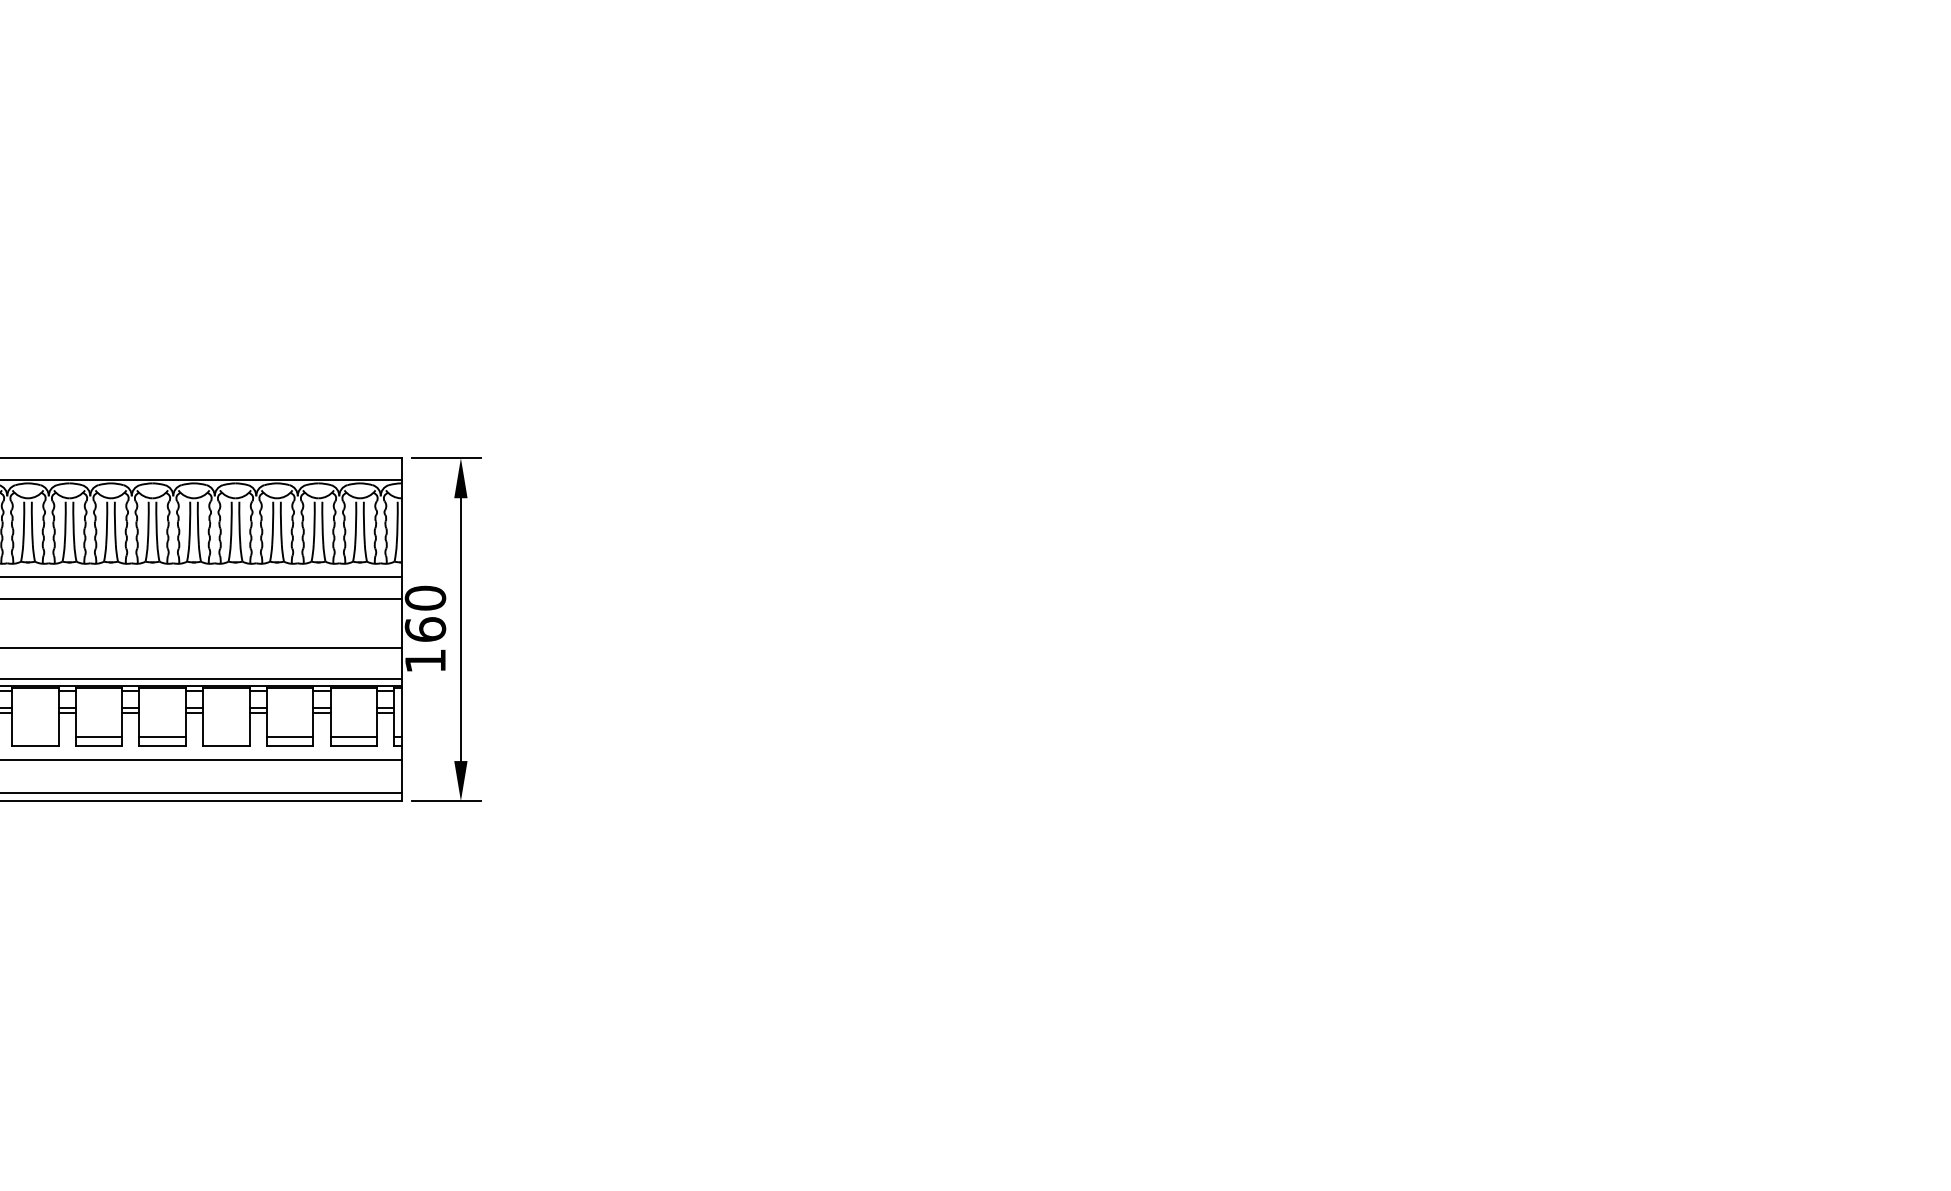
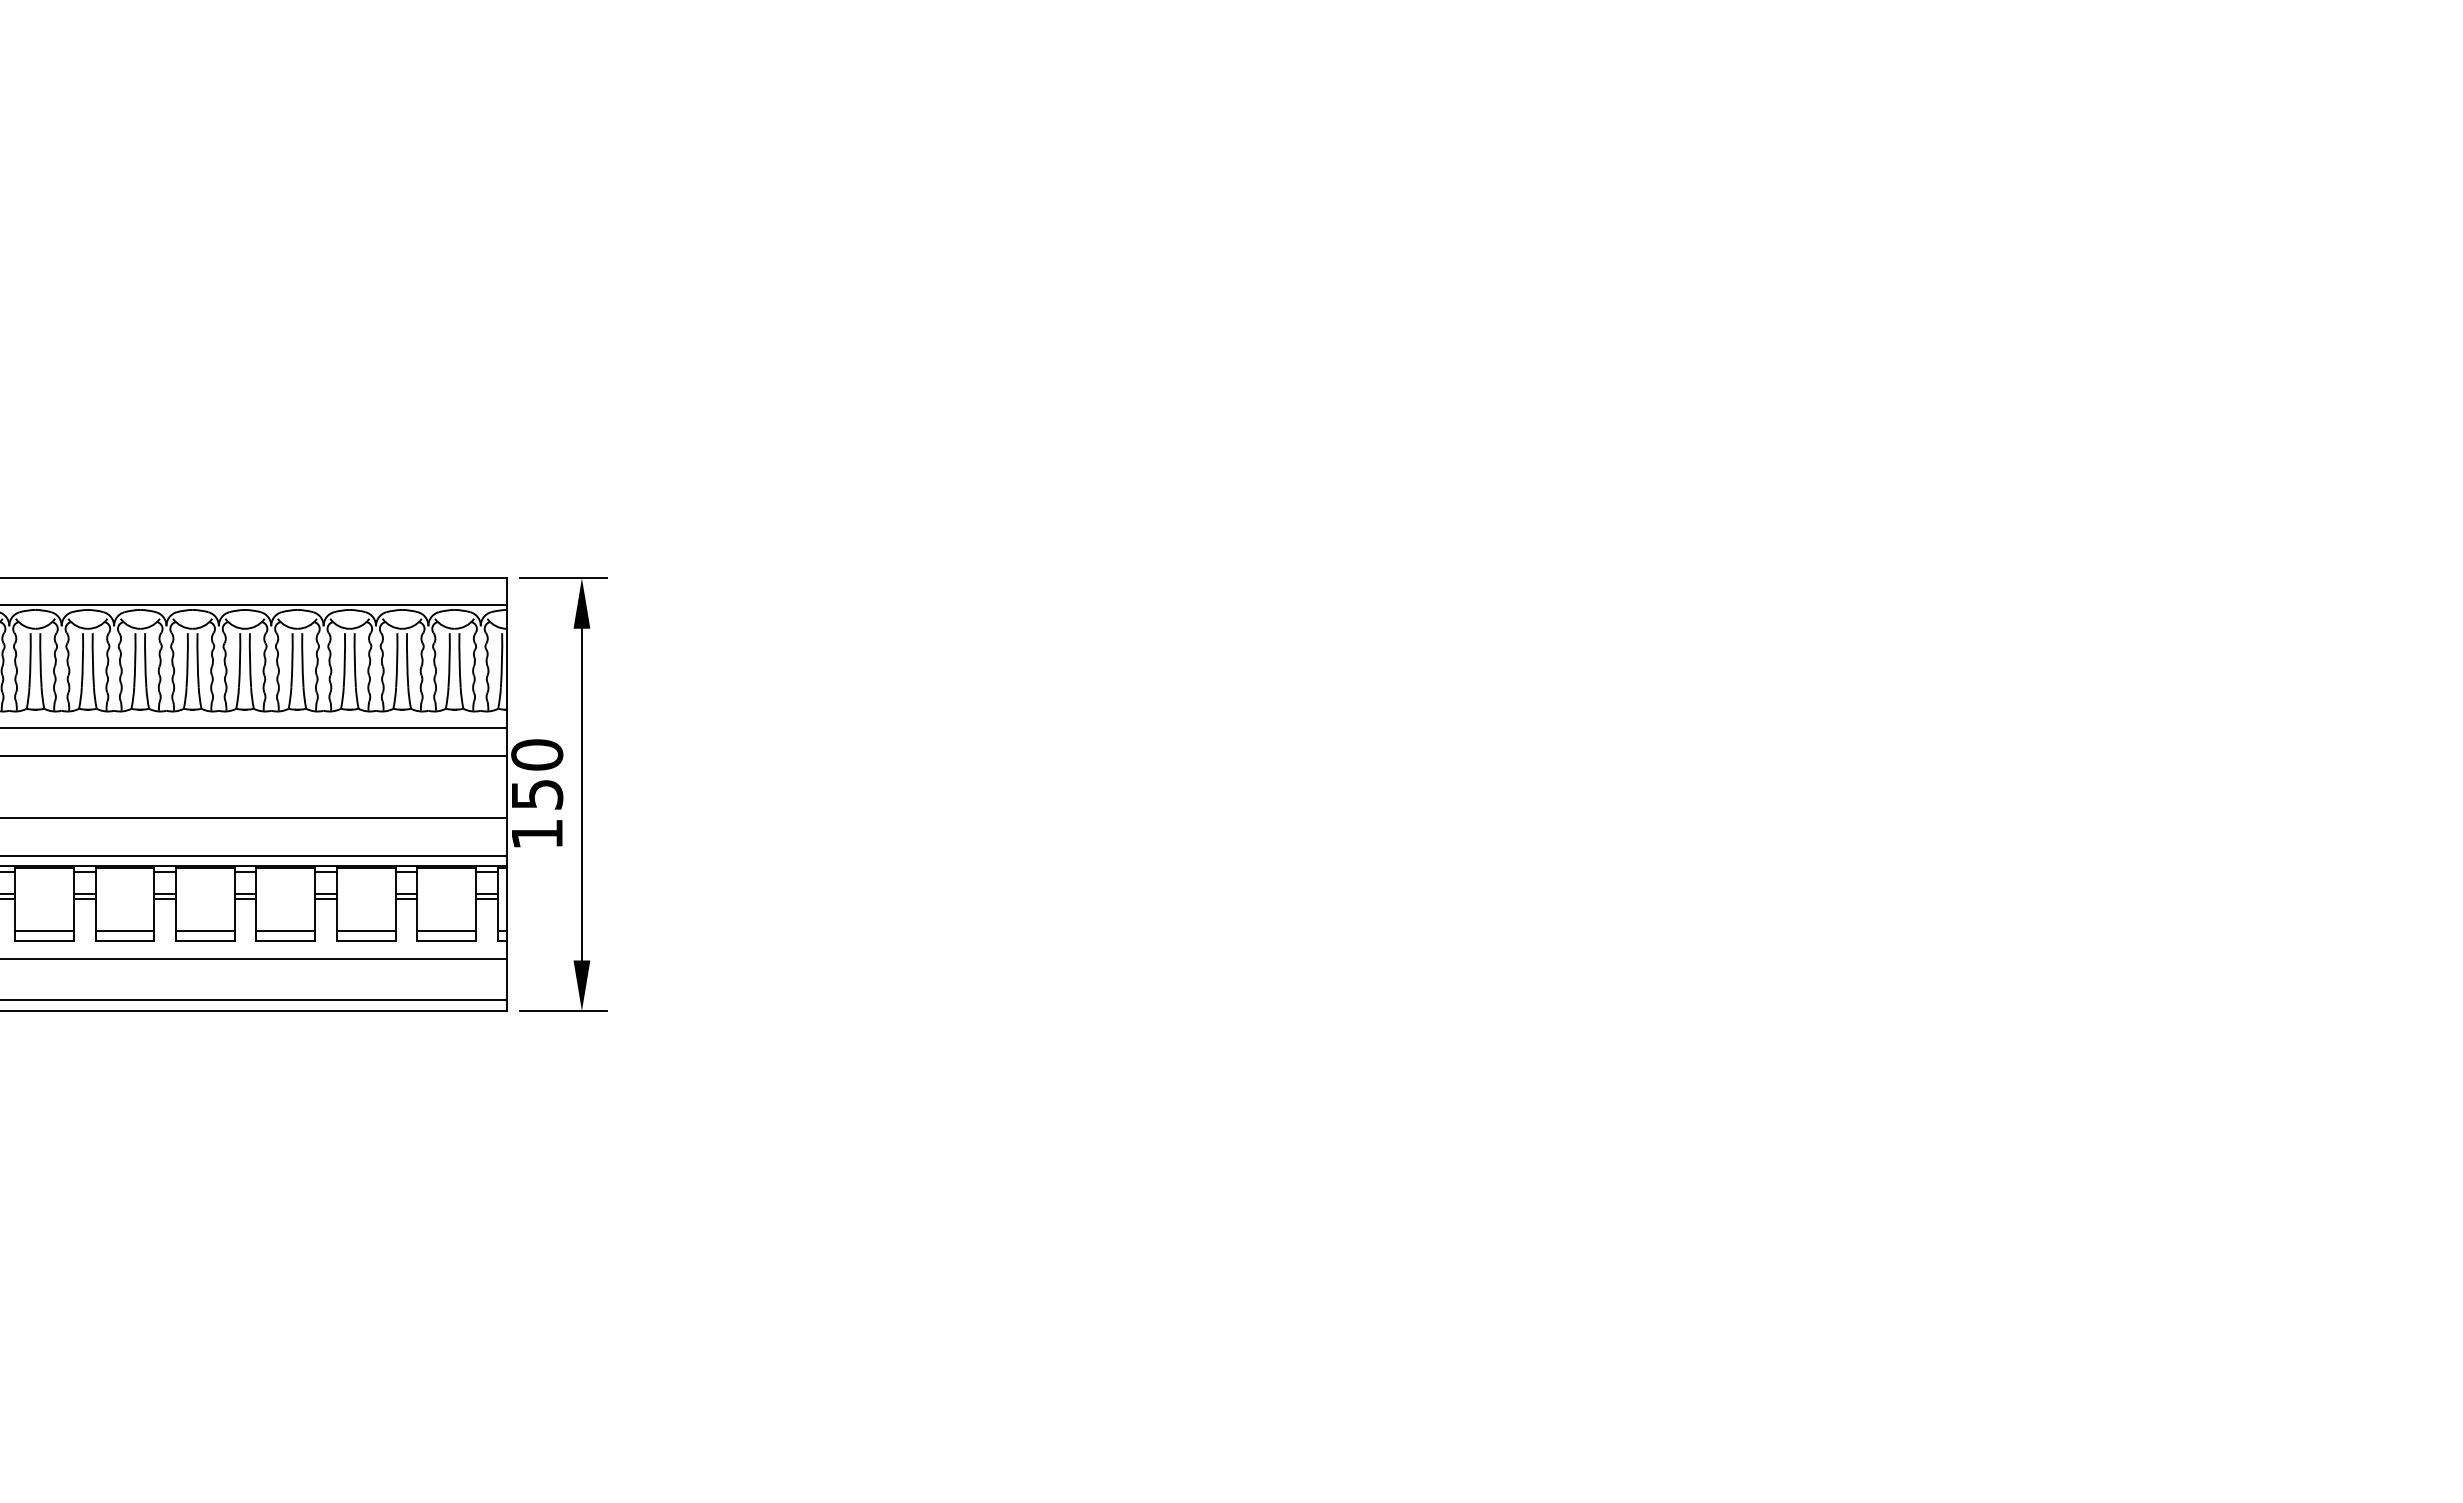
text: (425, 628) -> (537, 793), 160 -> 150
line: (35, 737) -> (44, 930), added
line: (226, 737) -> (285, 930), added

